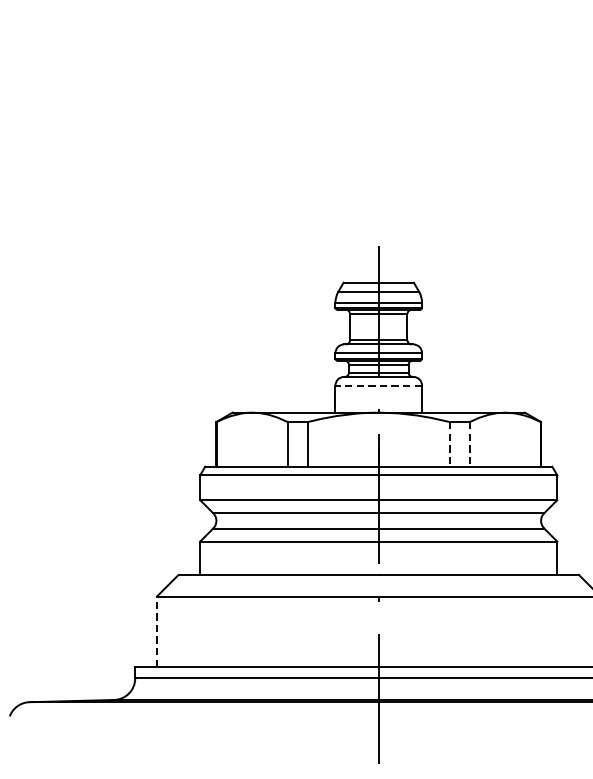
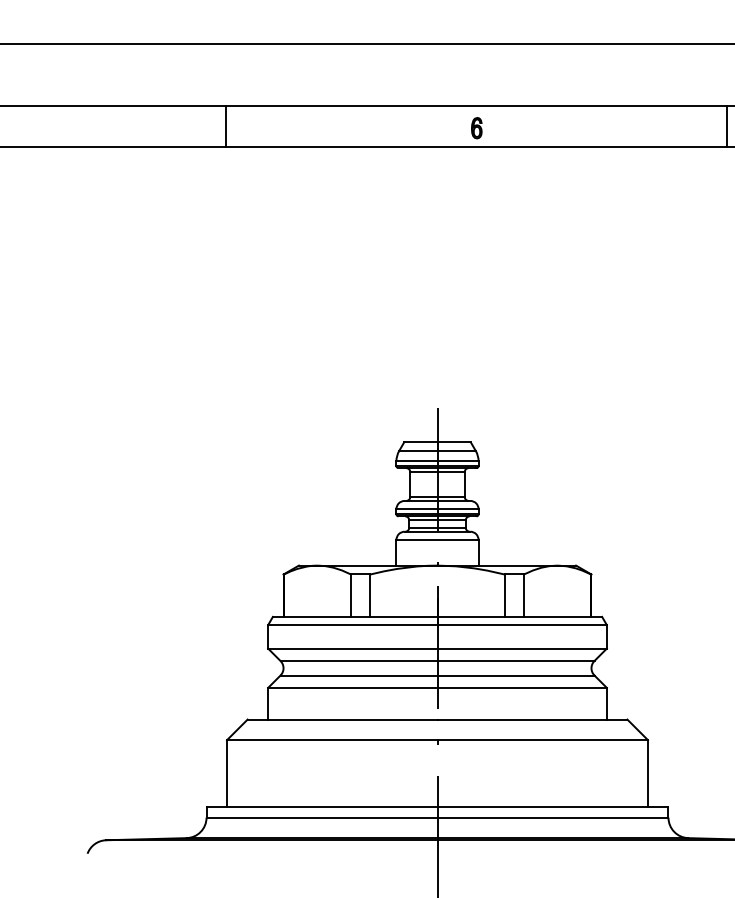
line: (377, 385) -> (436, 539), dashed -> solid
line: (449, 445) -> (504, 596), dashed -> solid
line: (469, 445) -> (523, 596), dashed -> solid
line: (157, 630) -> (227, 772), dashed -> solid

